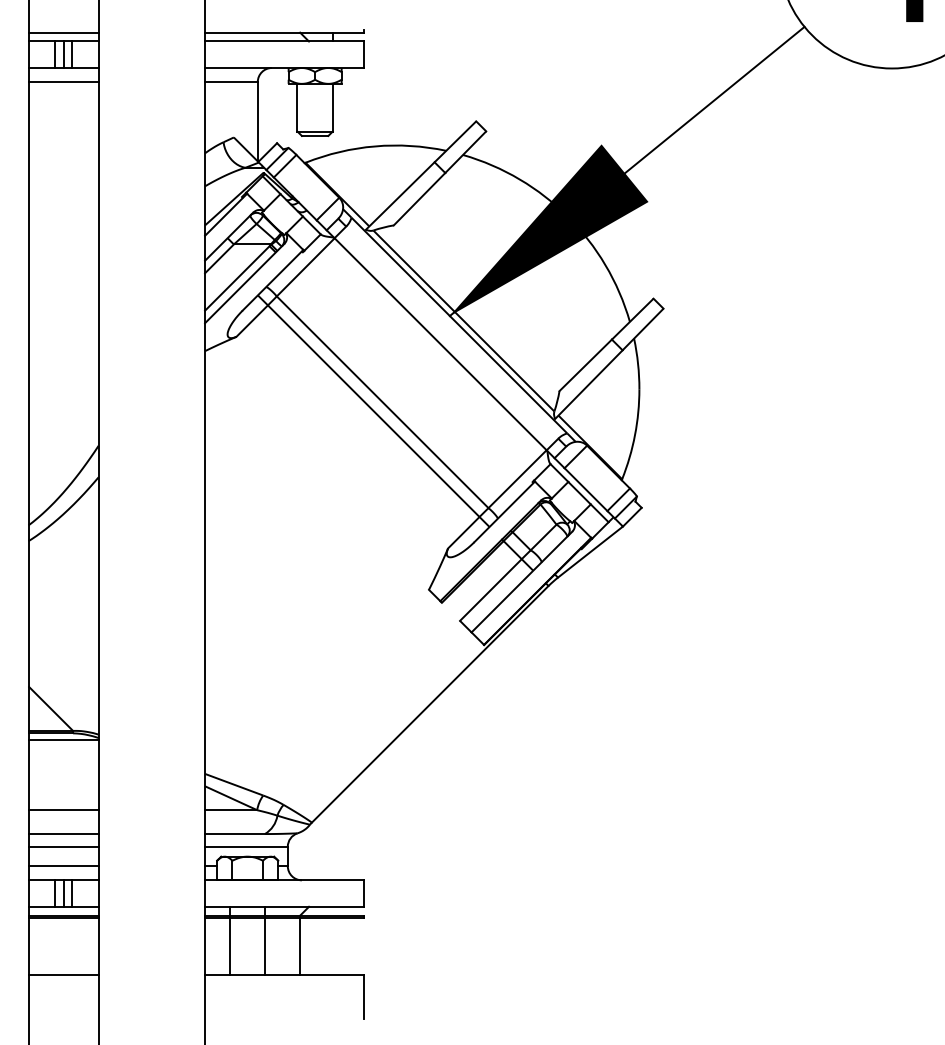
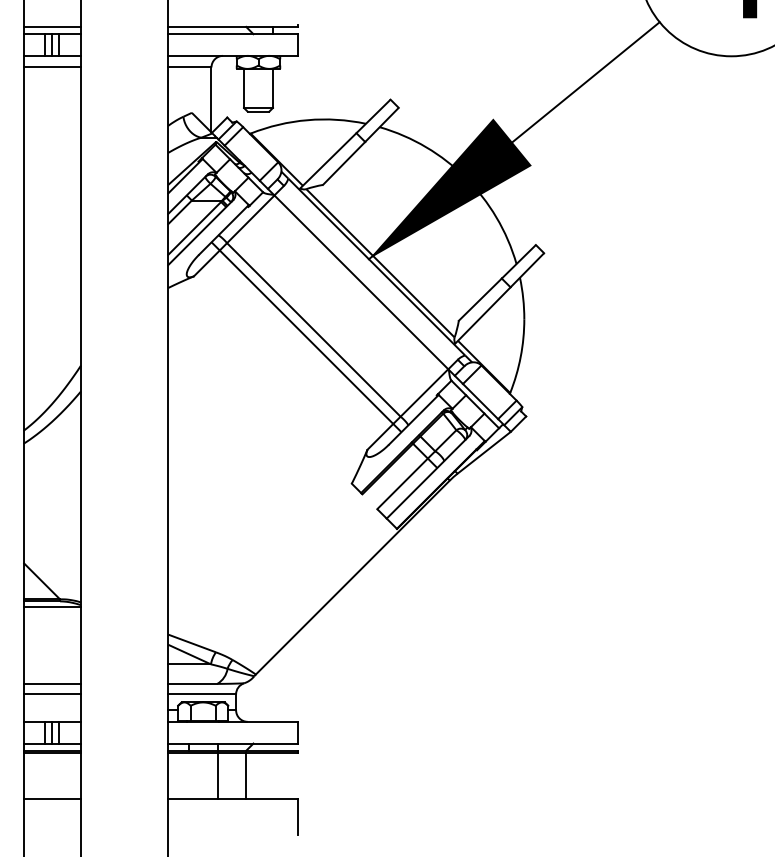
line: (63, 810) -> (52, 664), removed
line: (63, 866) -> (52, 710), removed
line: (230, 946) -> (189, 776), removed

